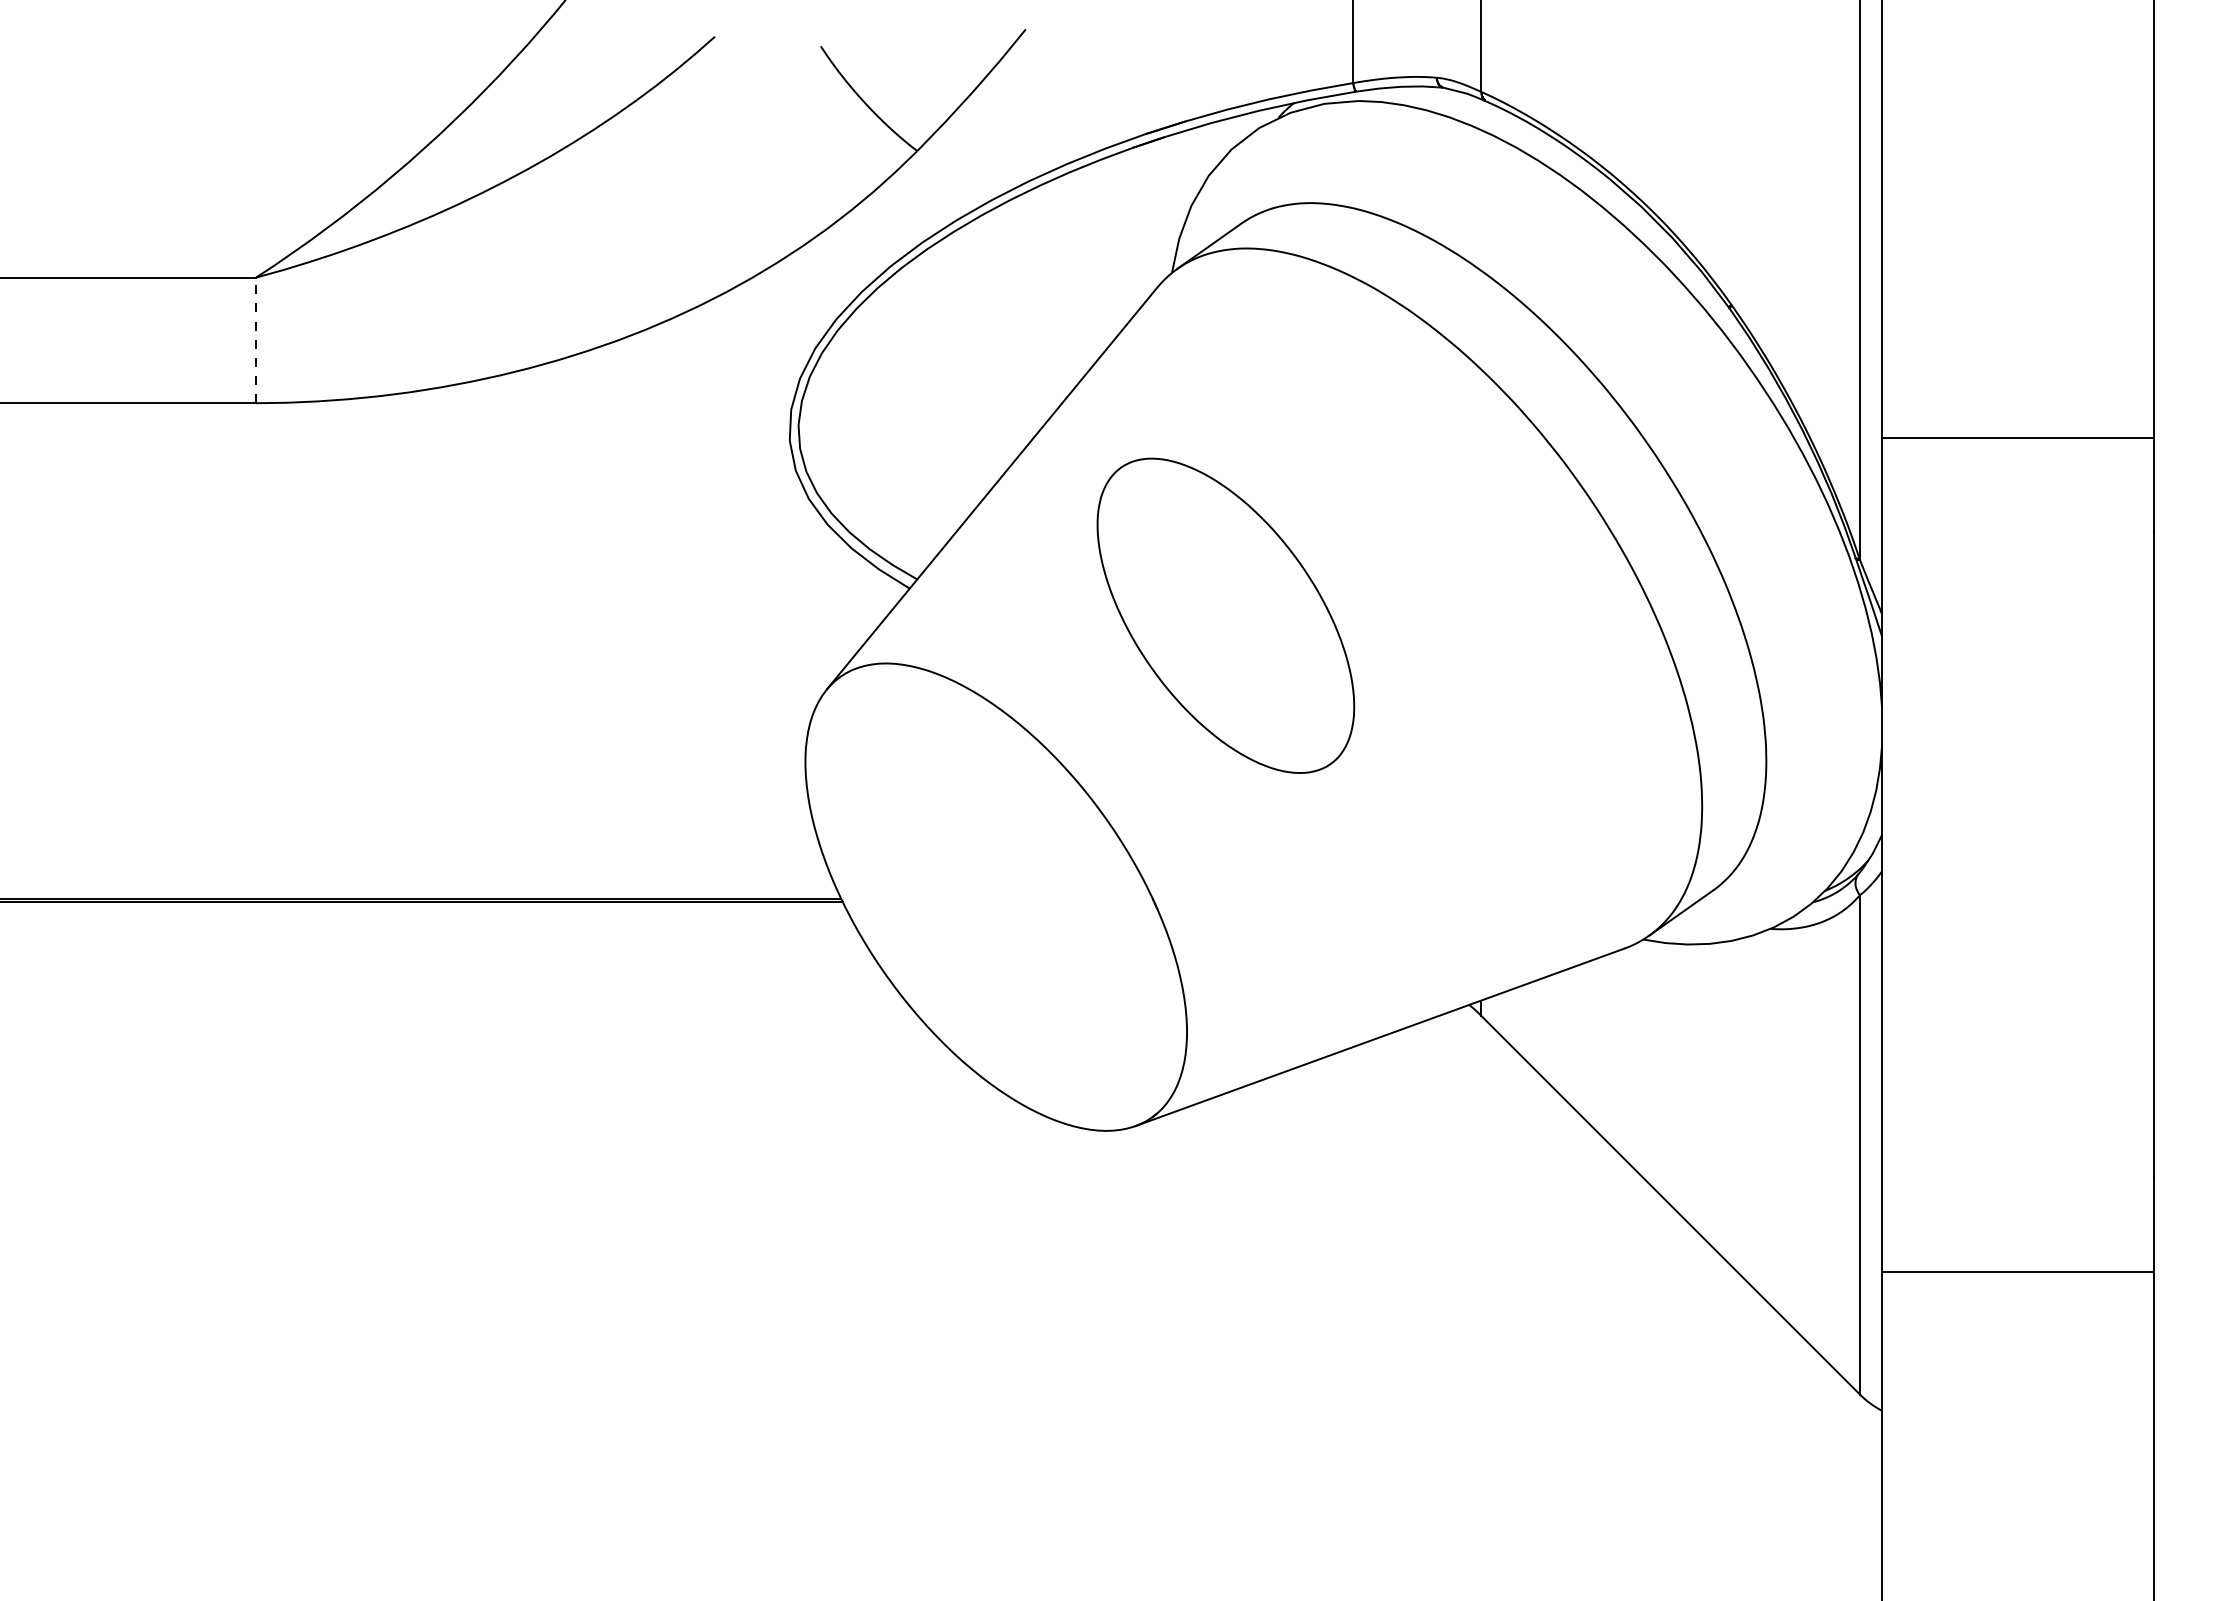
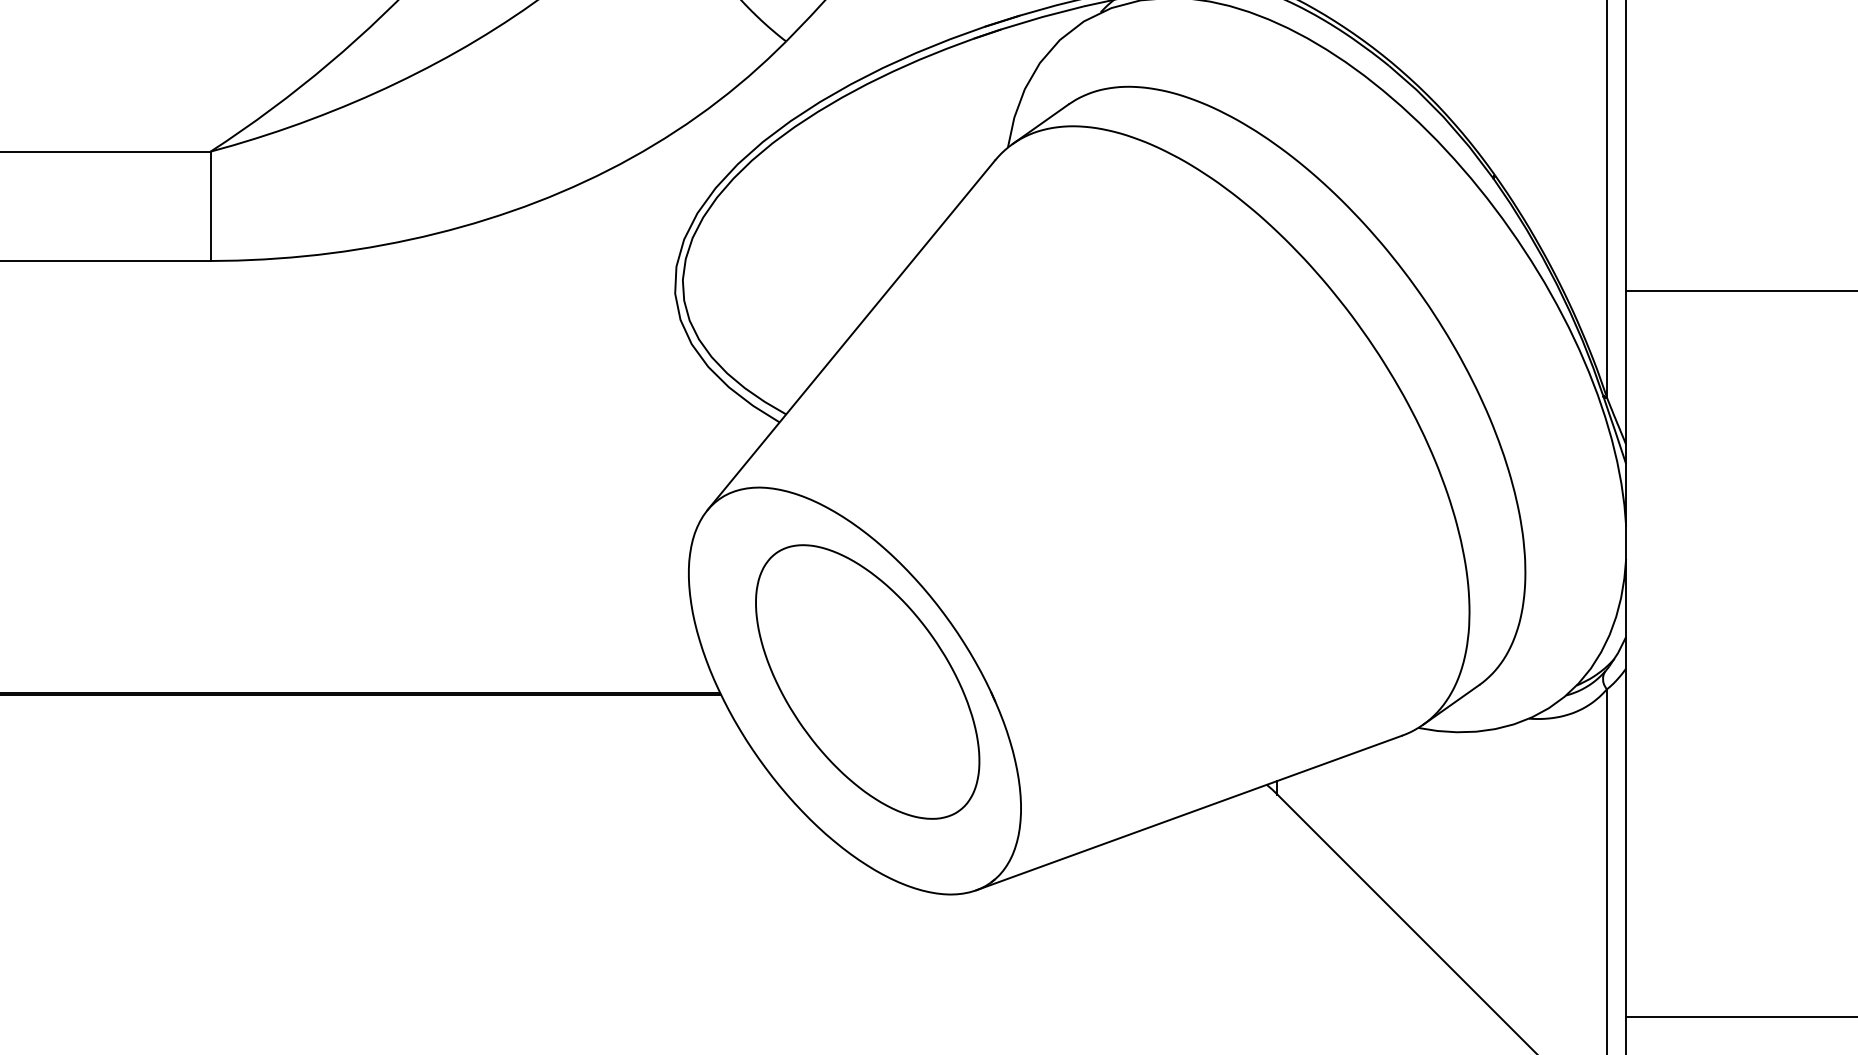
line: (256, 340) -> (210, 206), dashed -> solid
part: (1225, 615) -> (867, 681), moved

